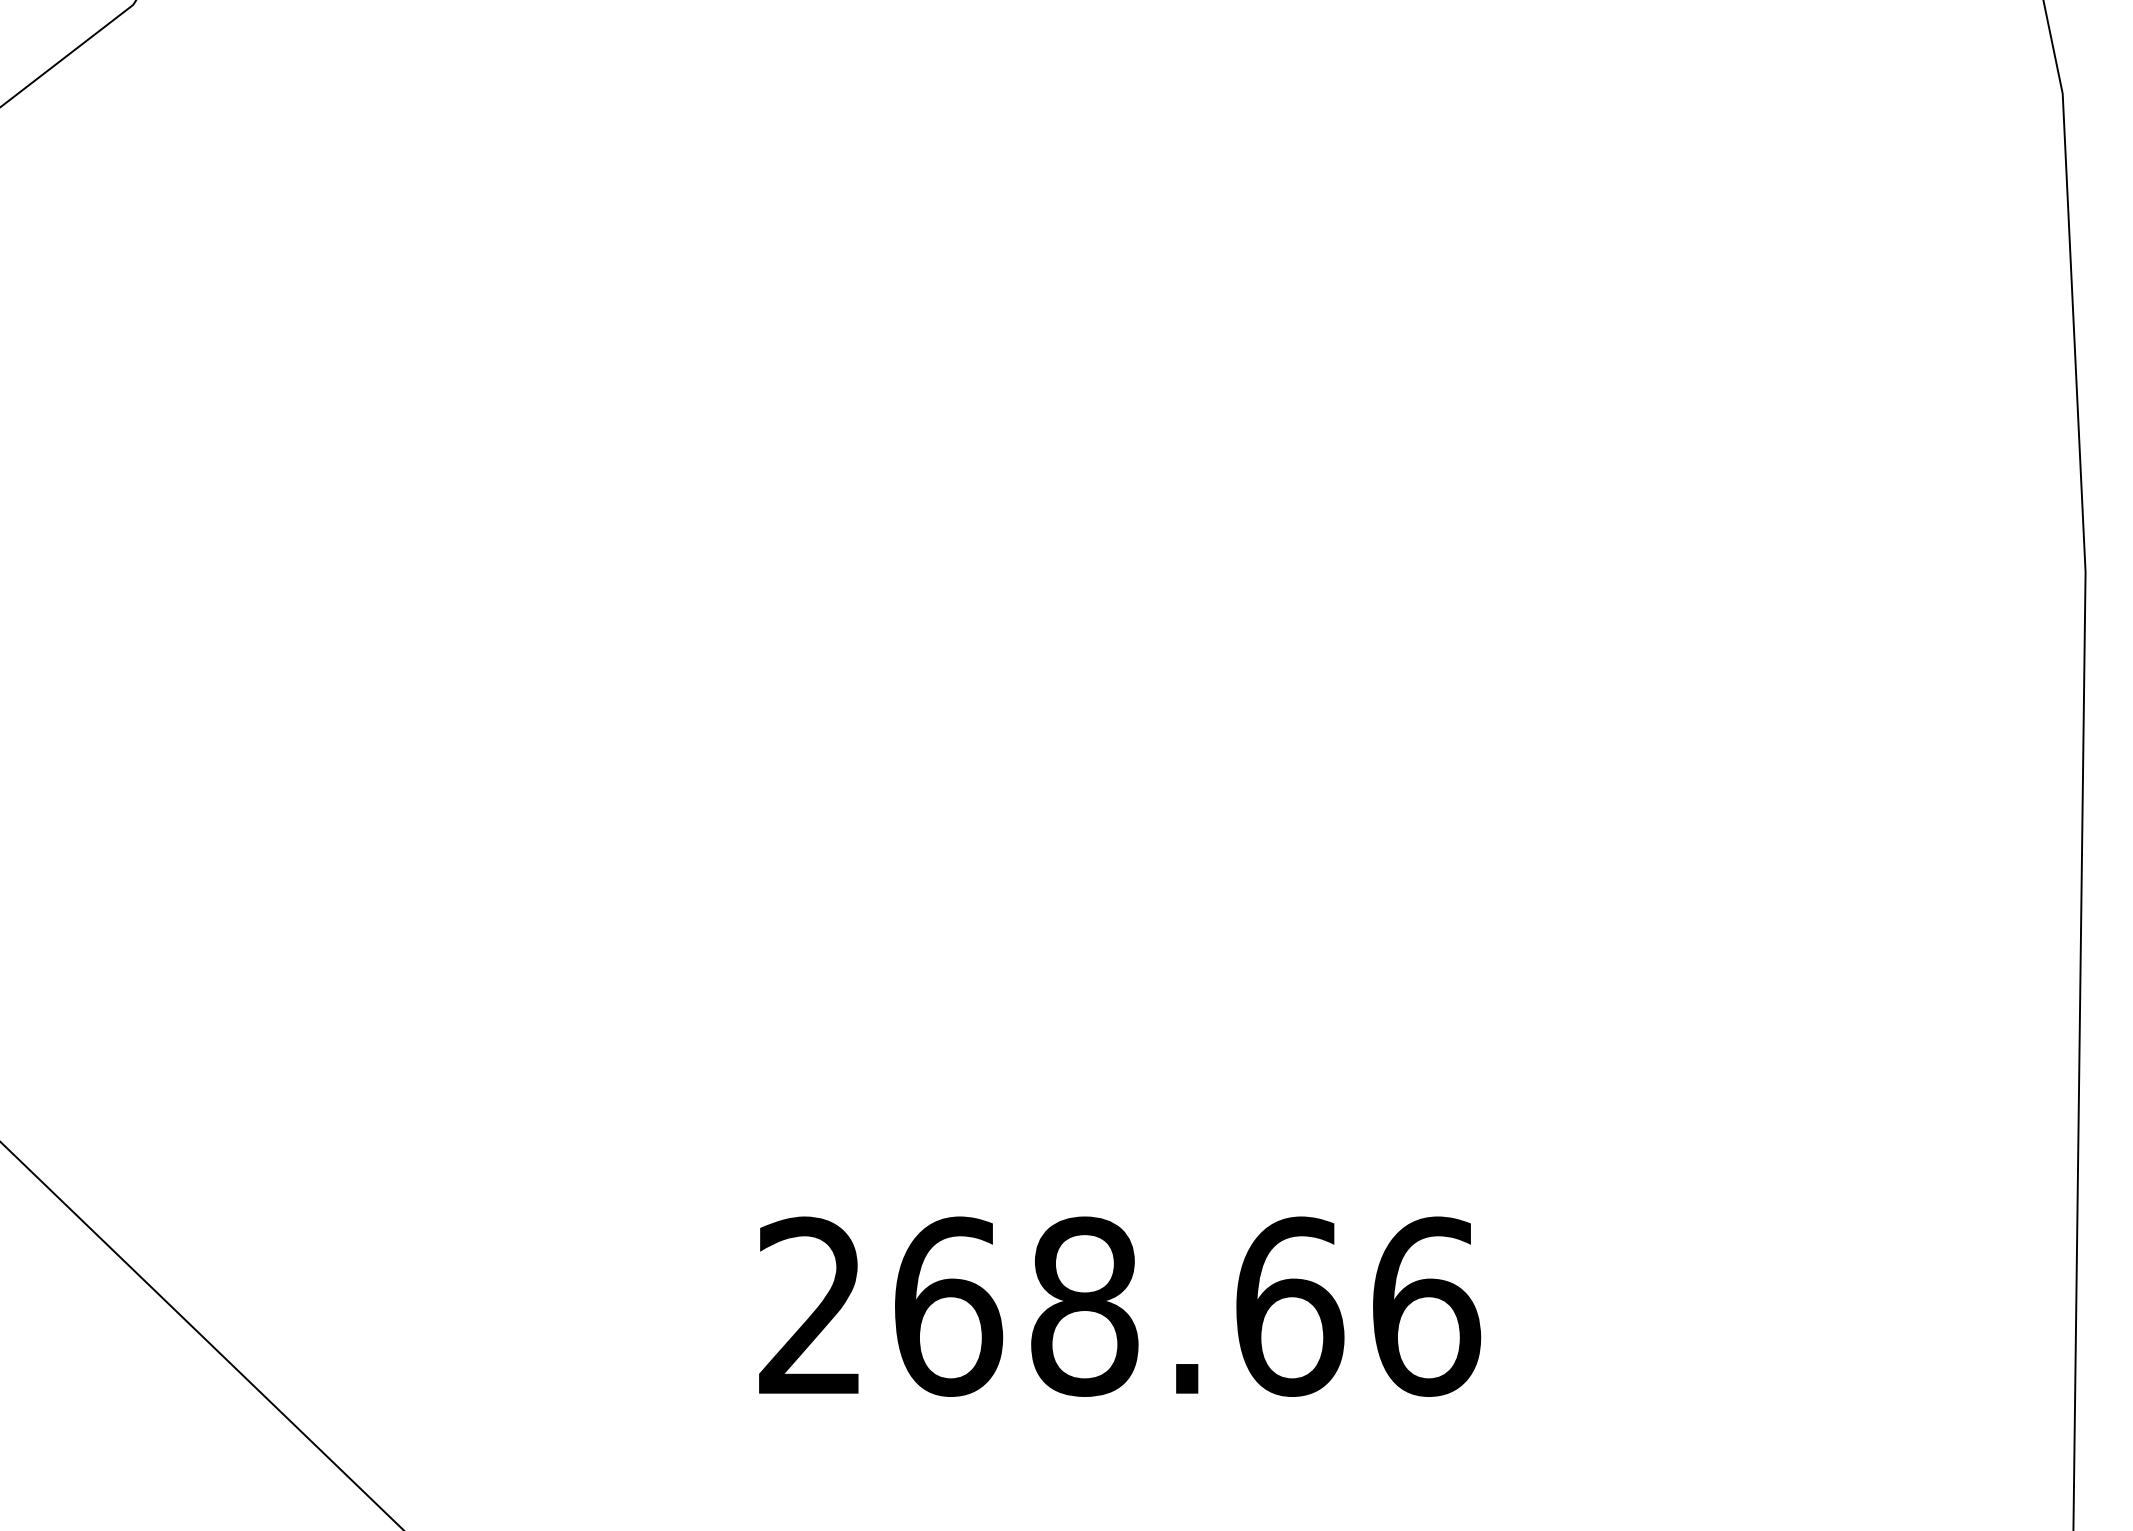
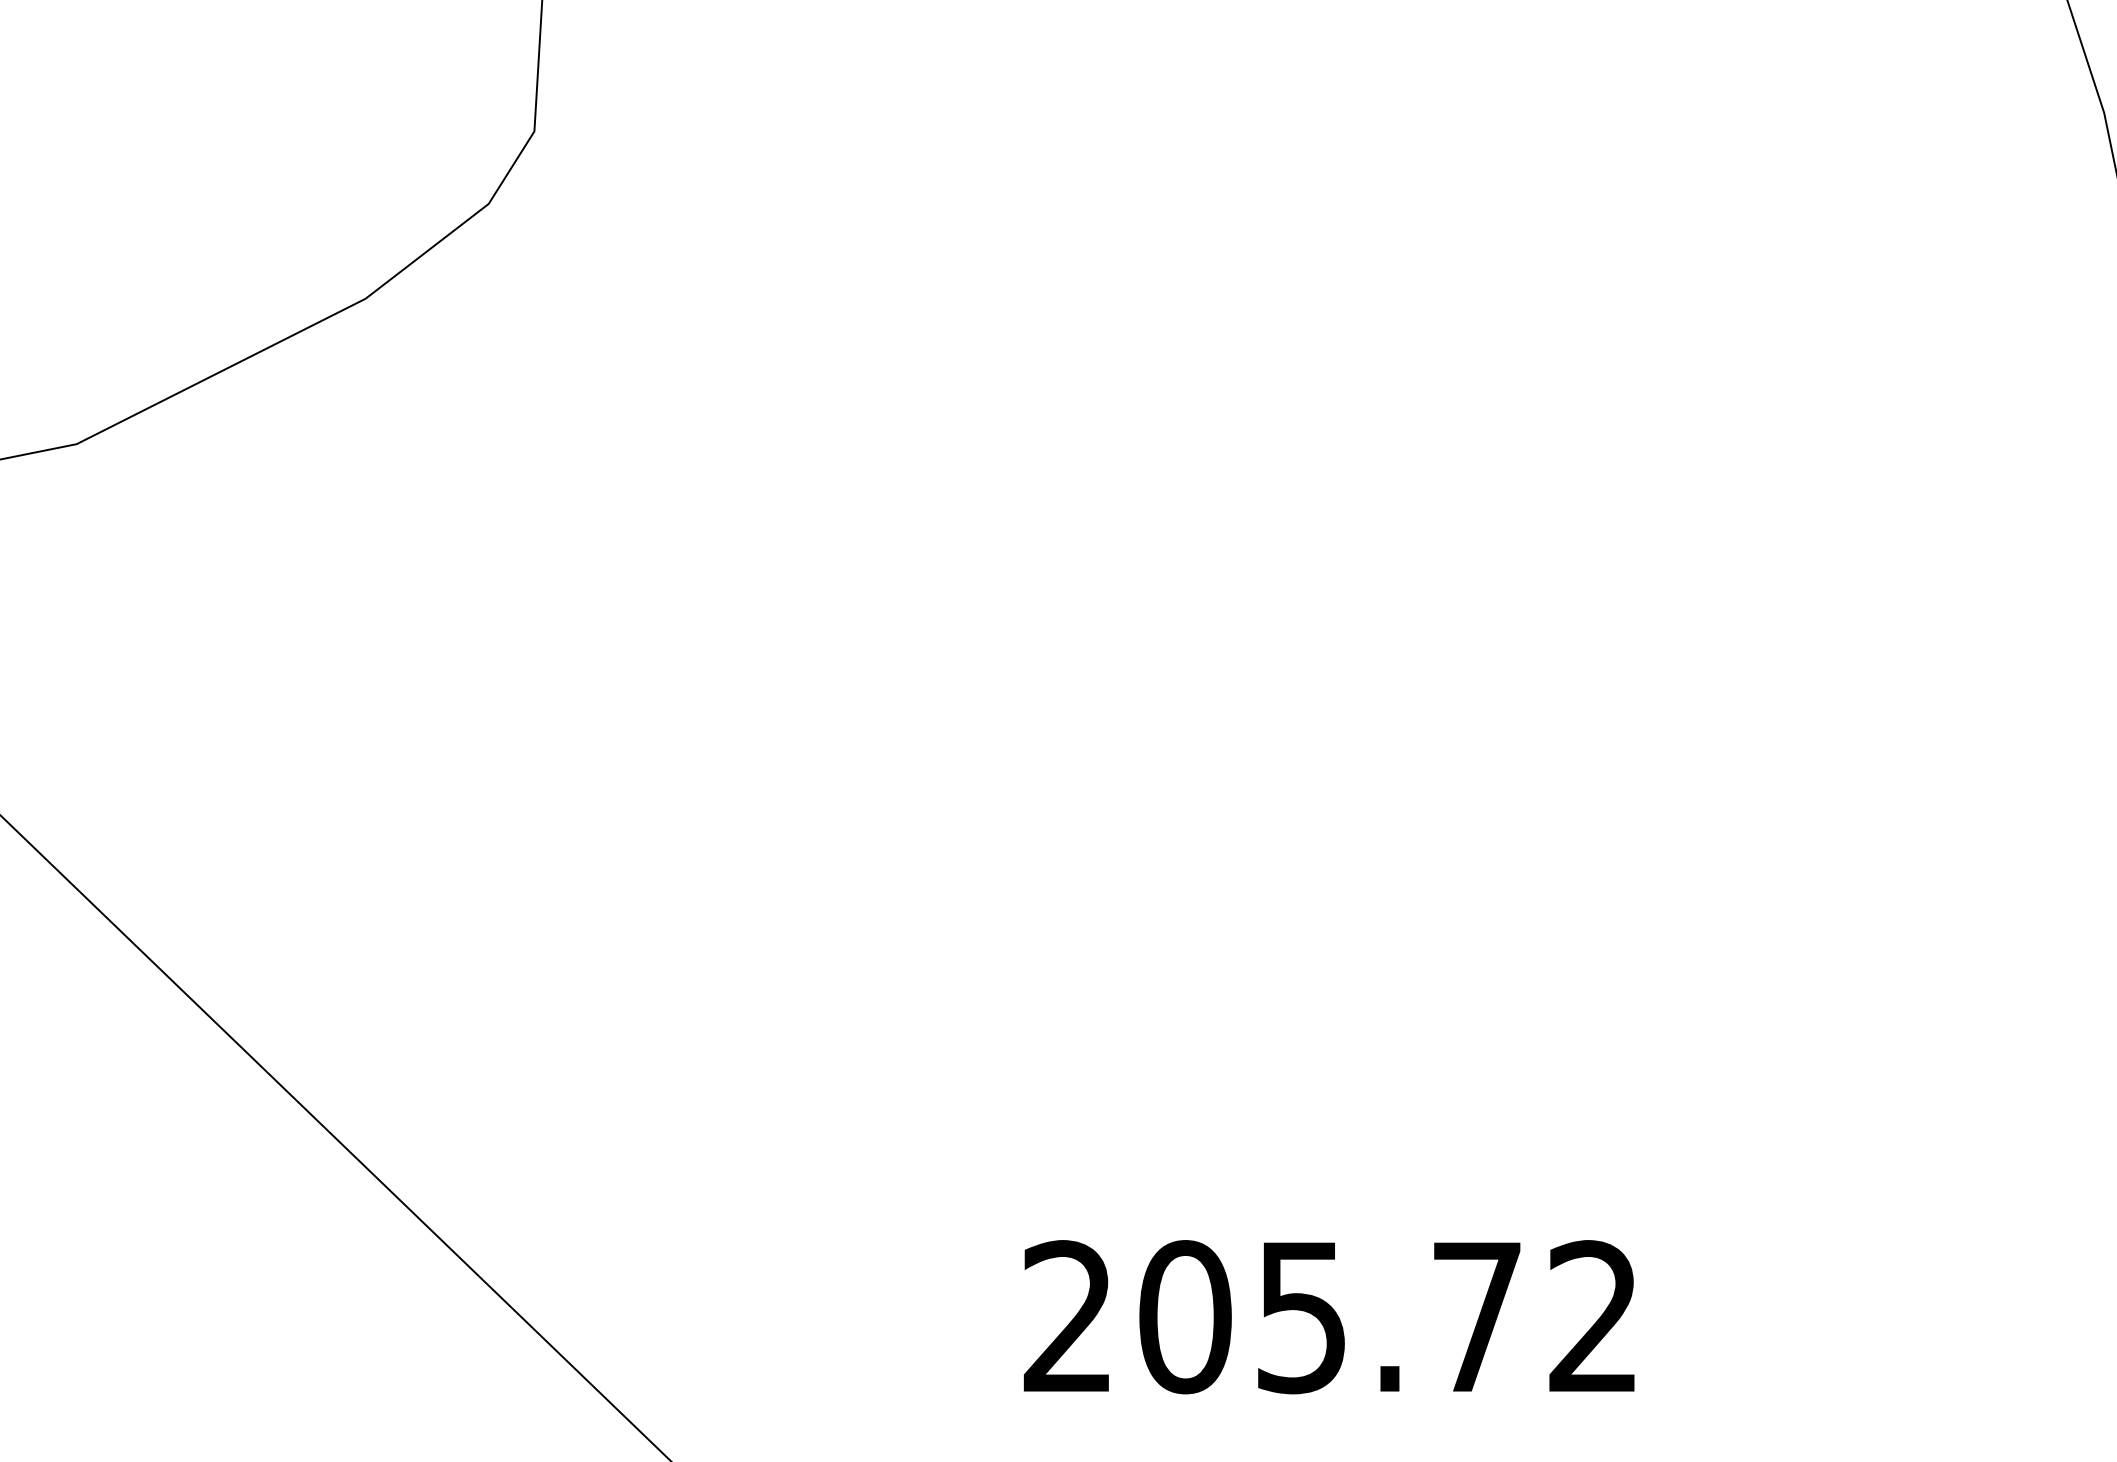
text: (1187, 1307) -> (1390, 1317), 268.66 -> 205.72

